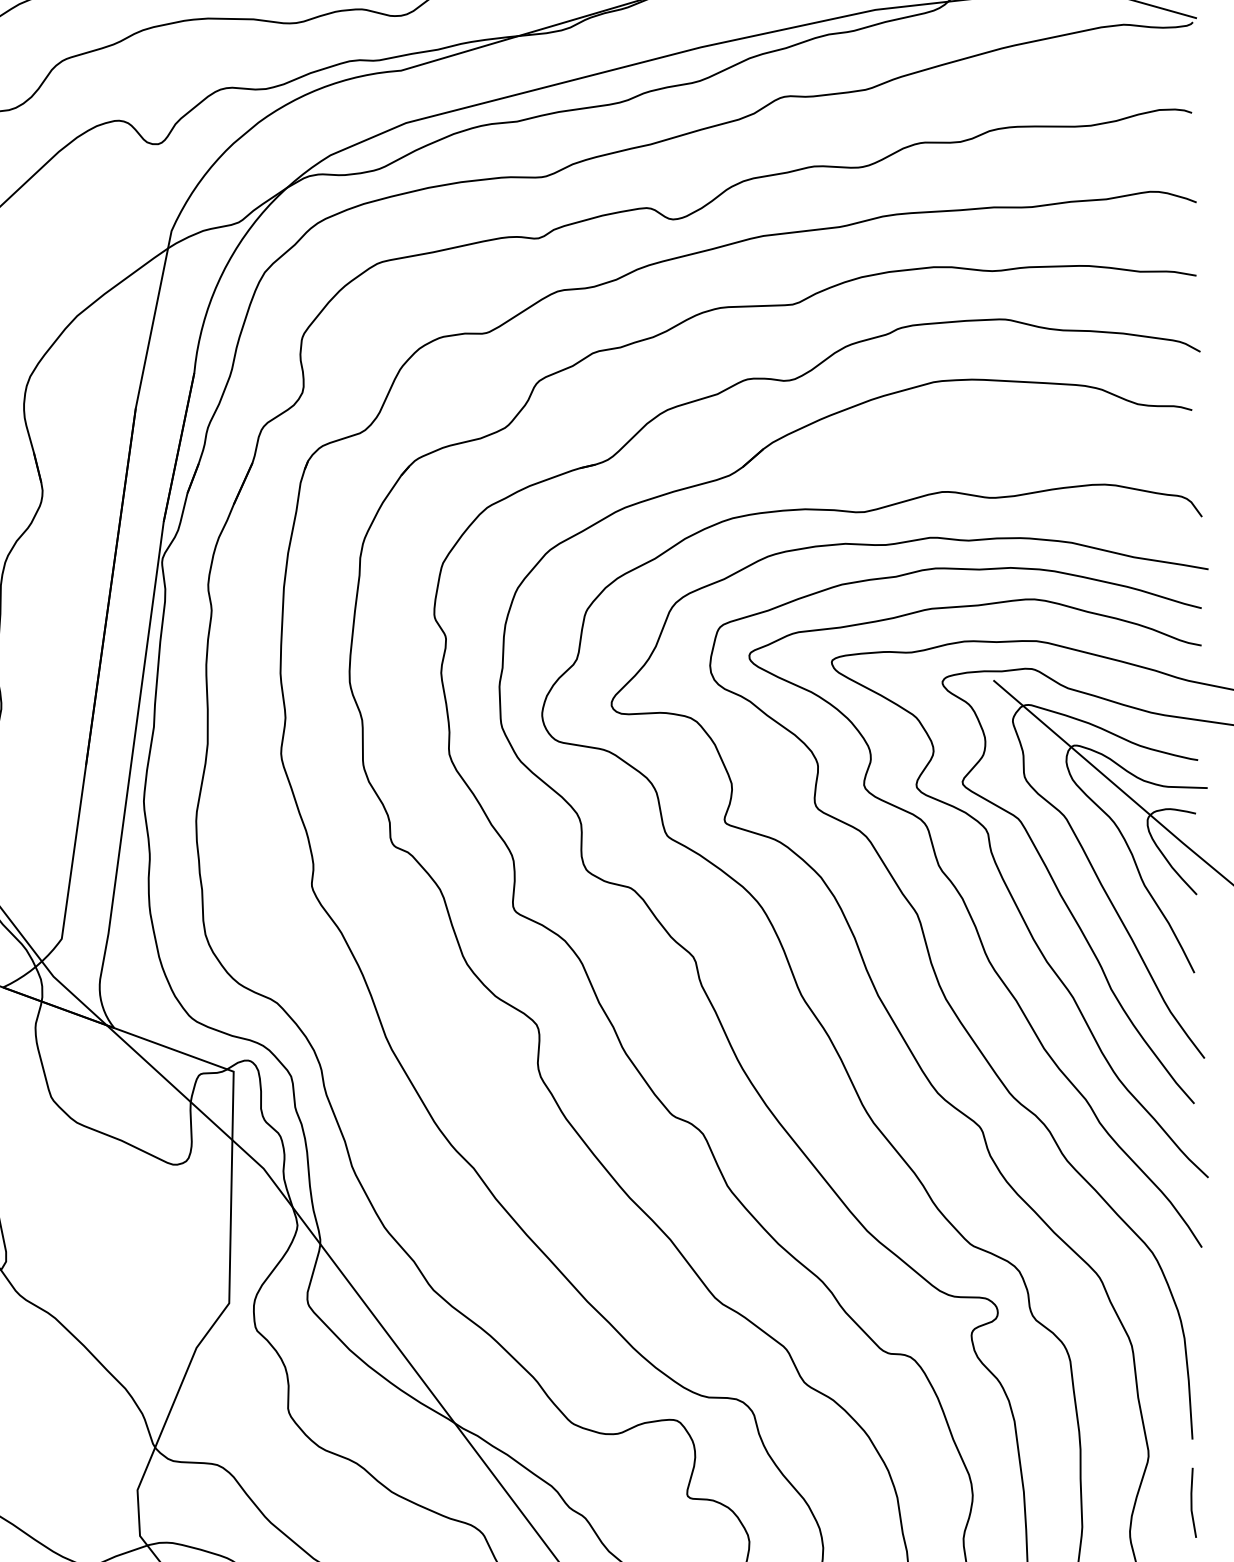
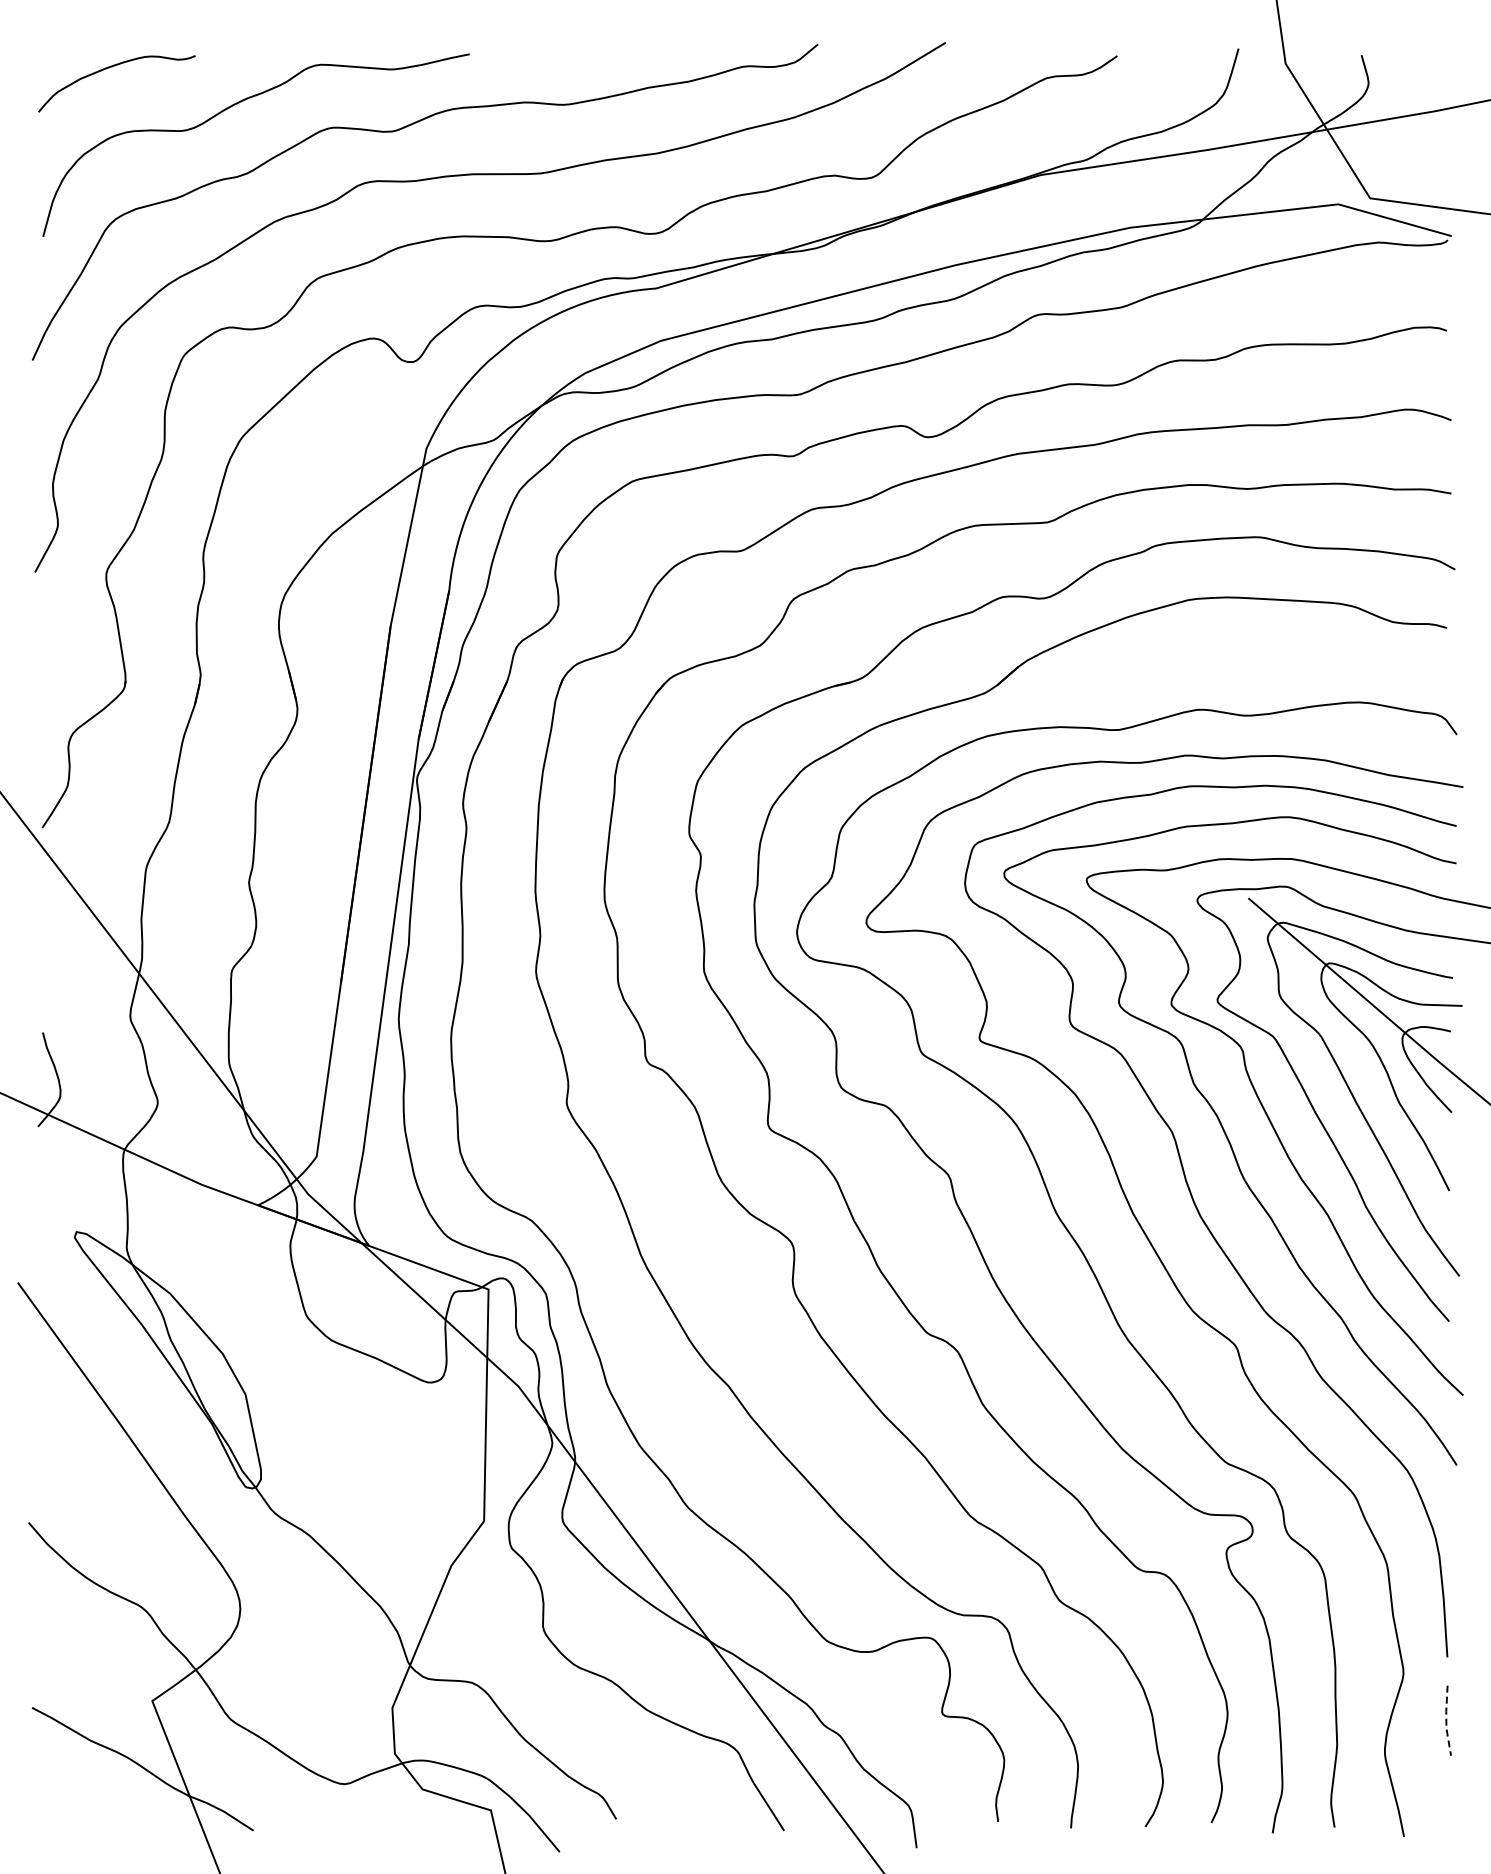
line: (1191, 1502) -> (1446, 1720), solid -> dashed

